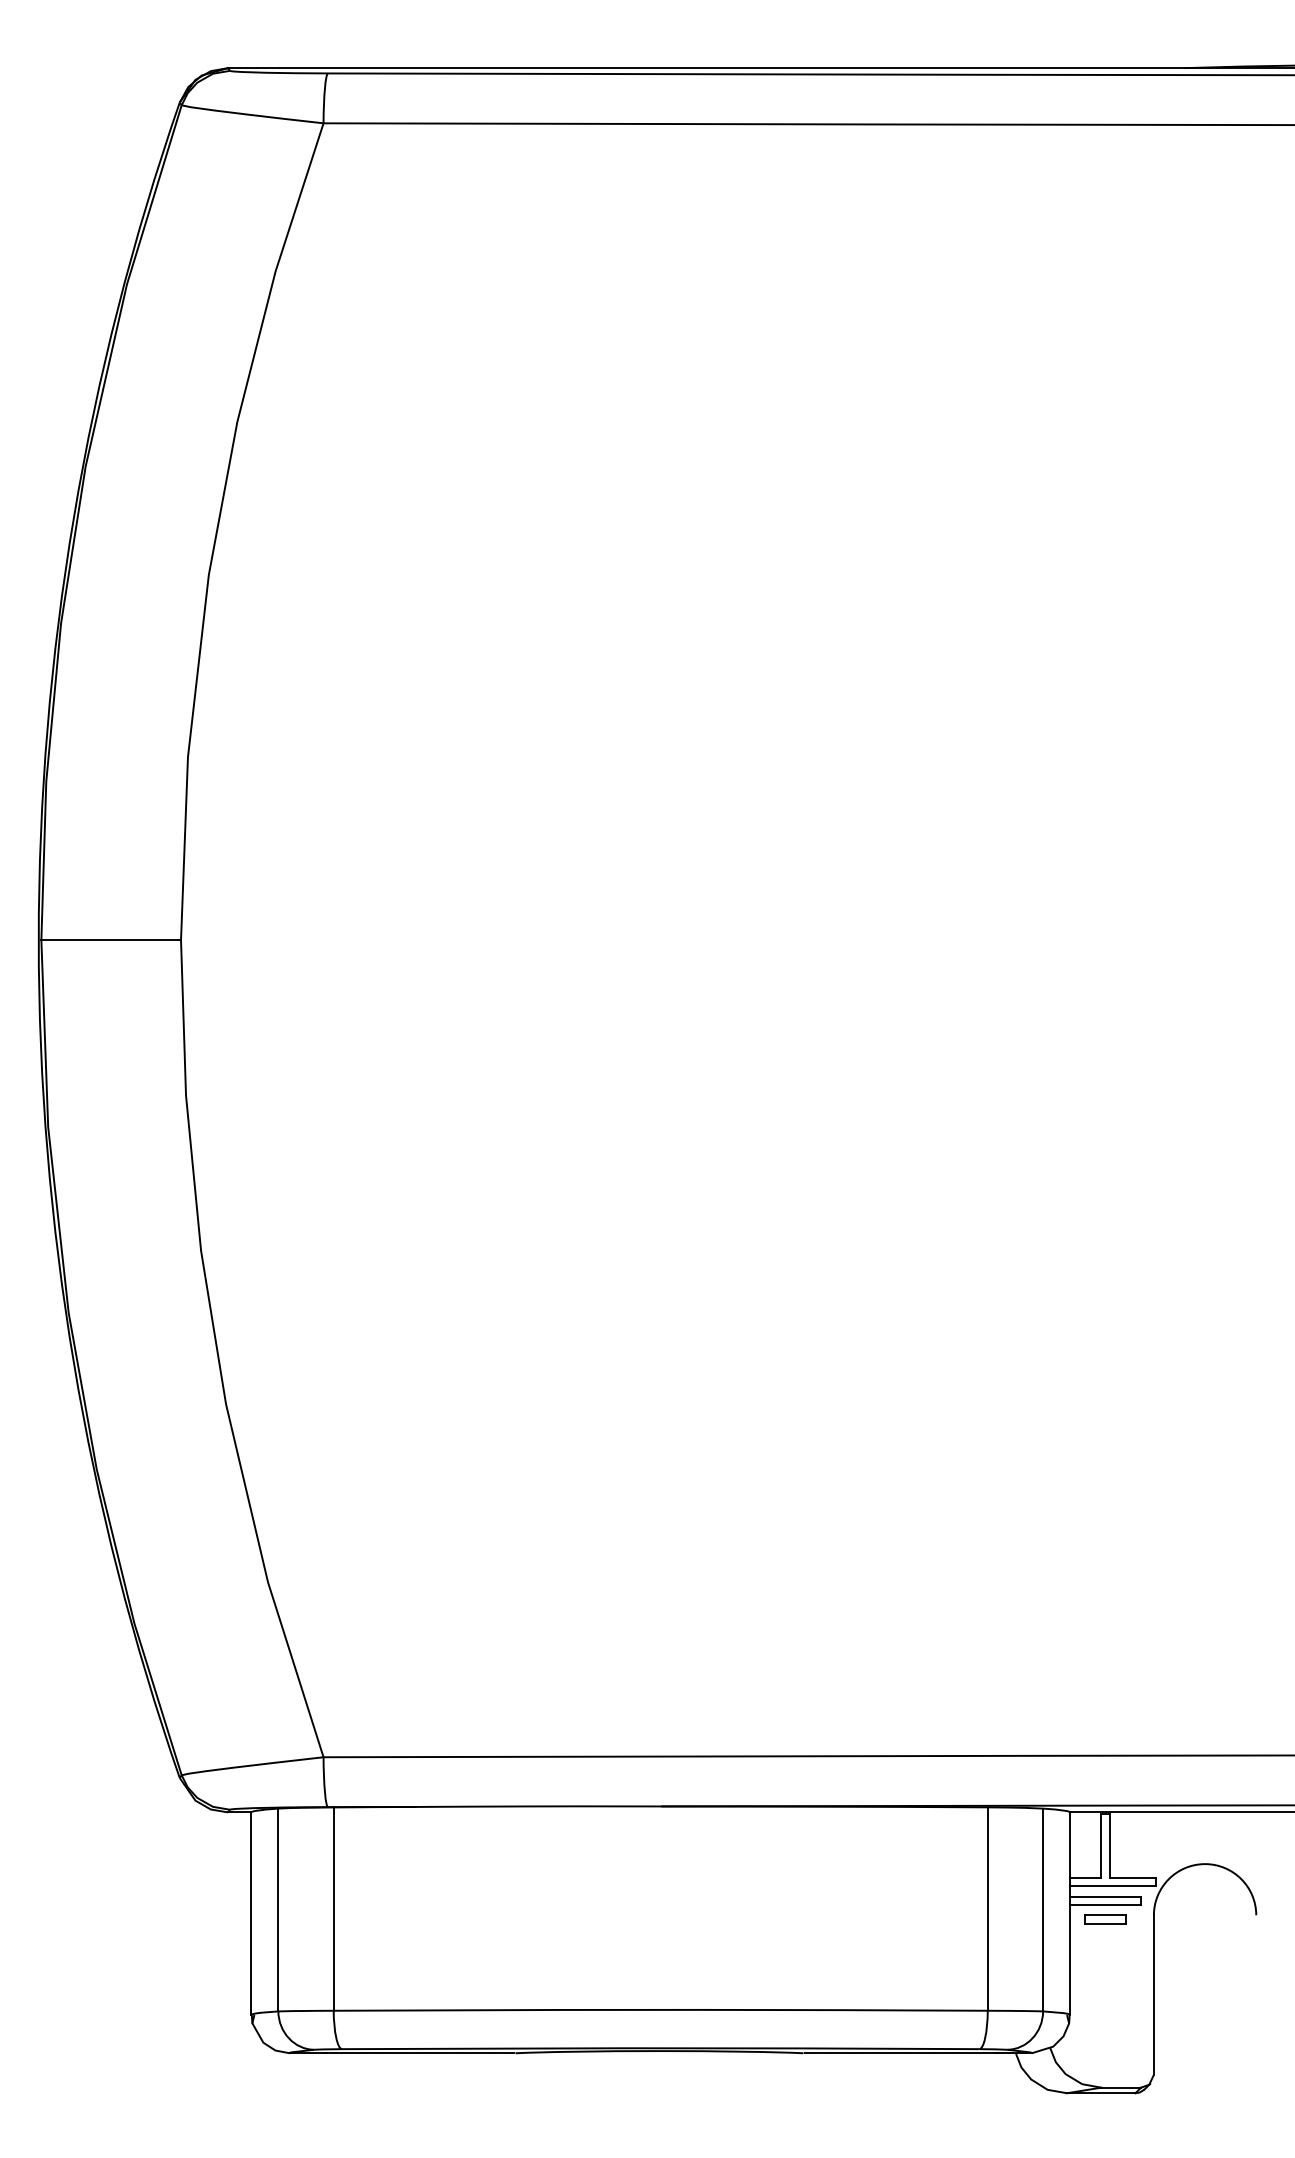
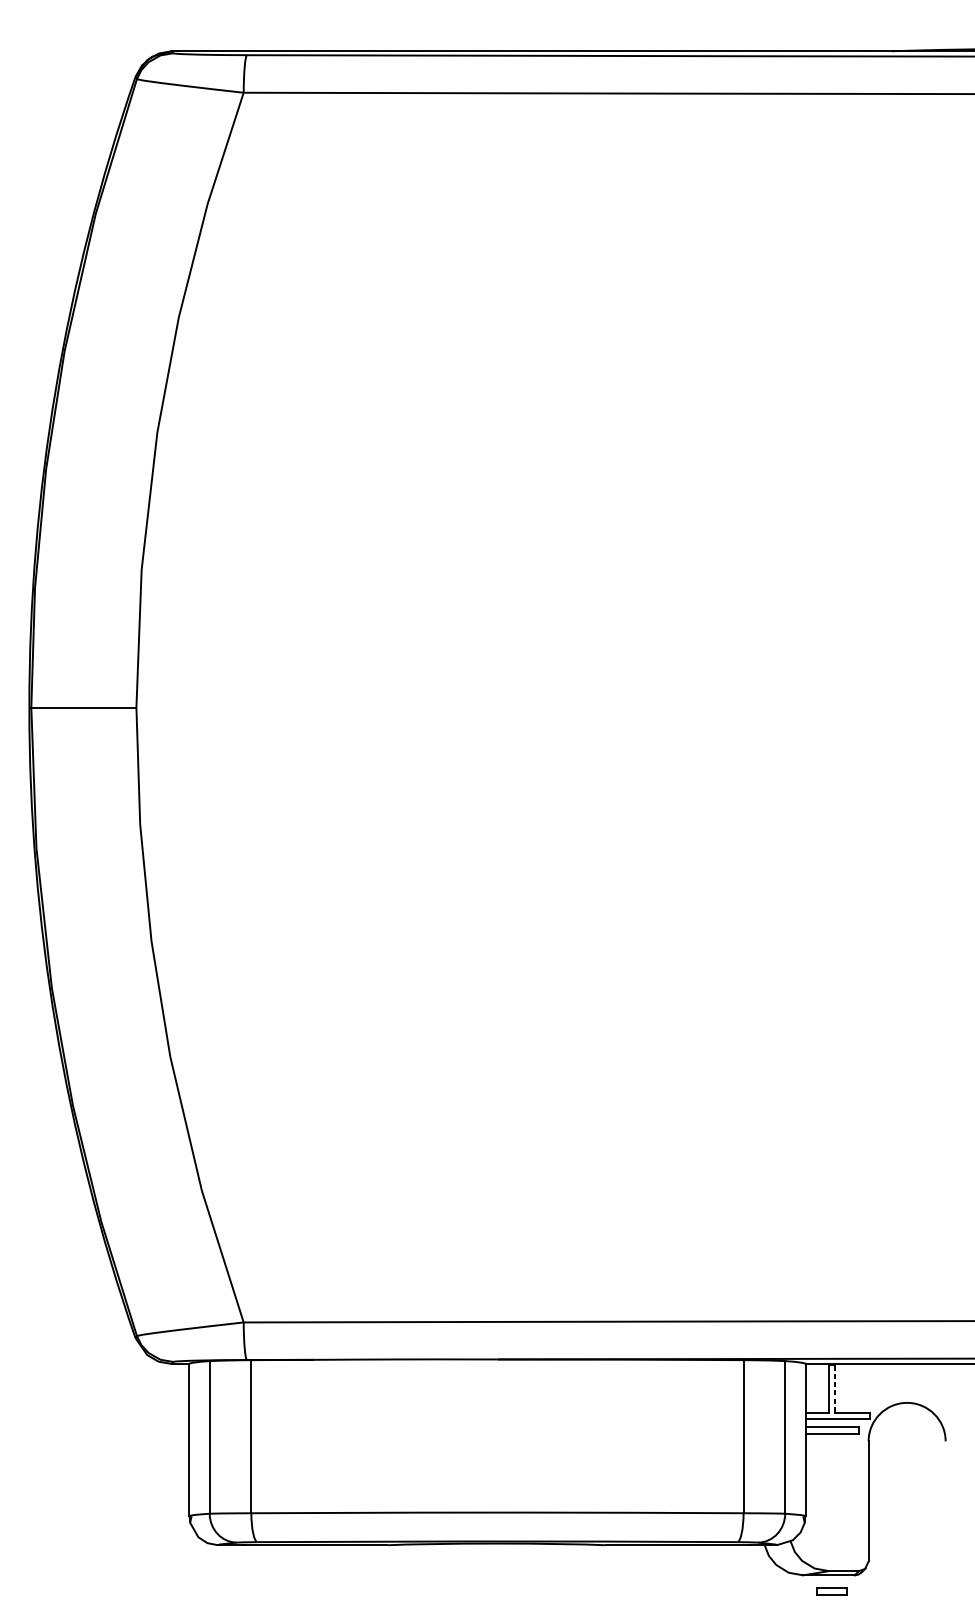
line: (1109, 1845) -> (835, 1388), solid -> dashed
part: (1105, 1919) -> (832, 1591), moved

